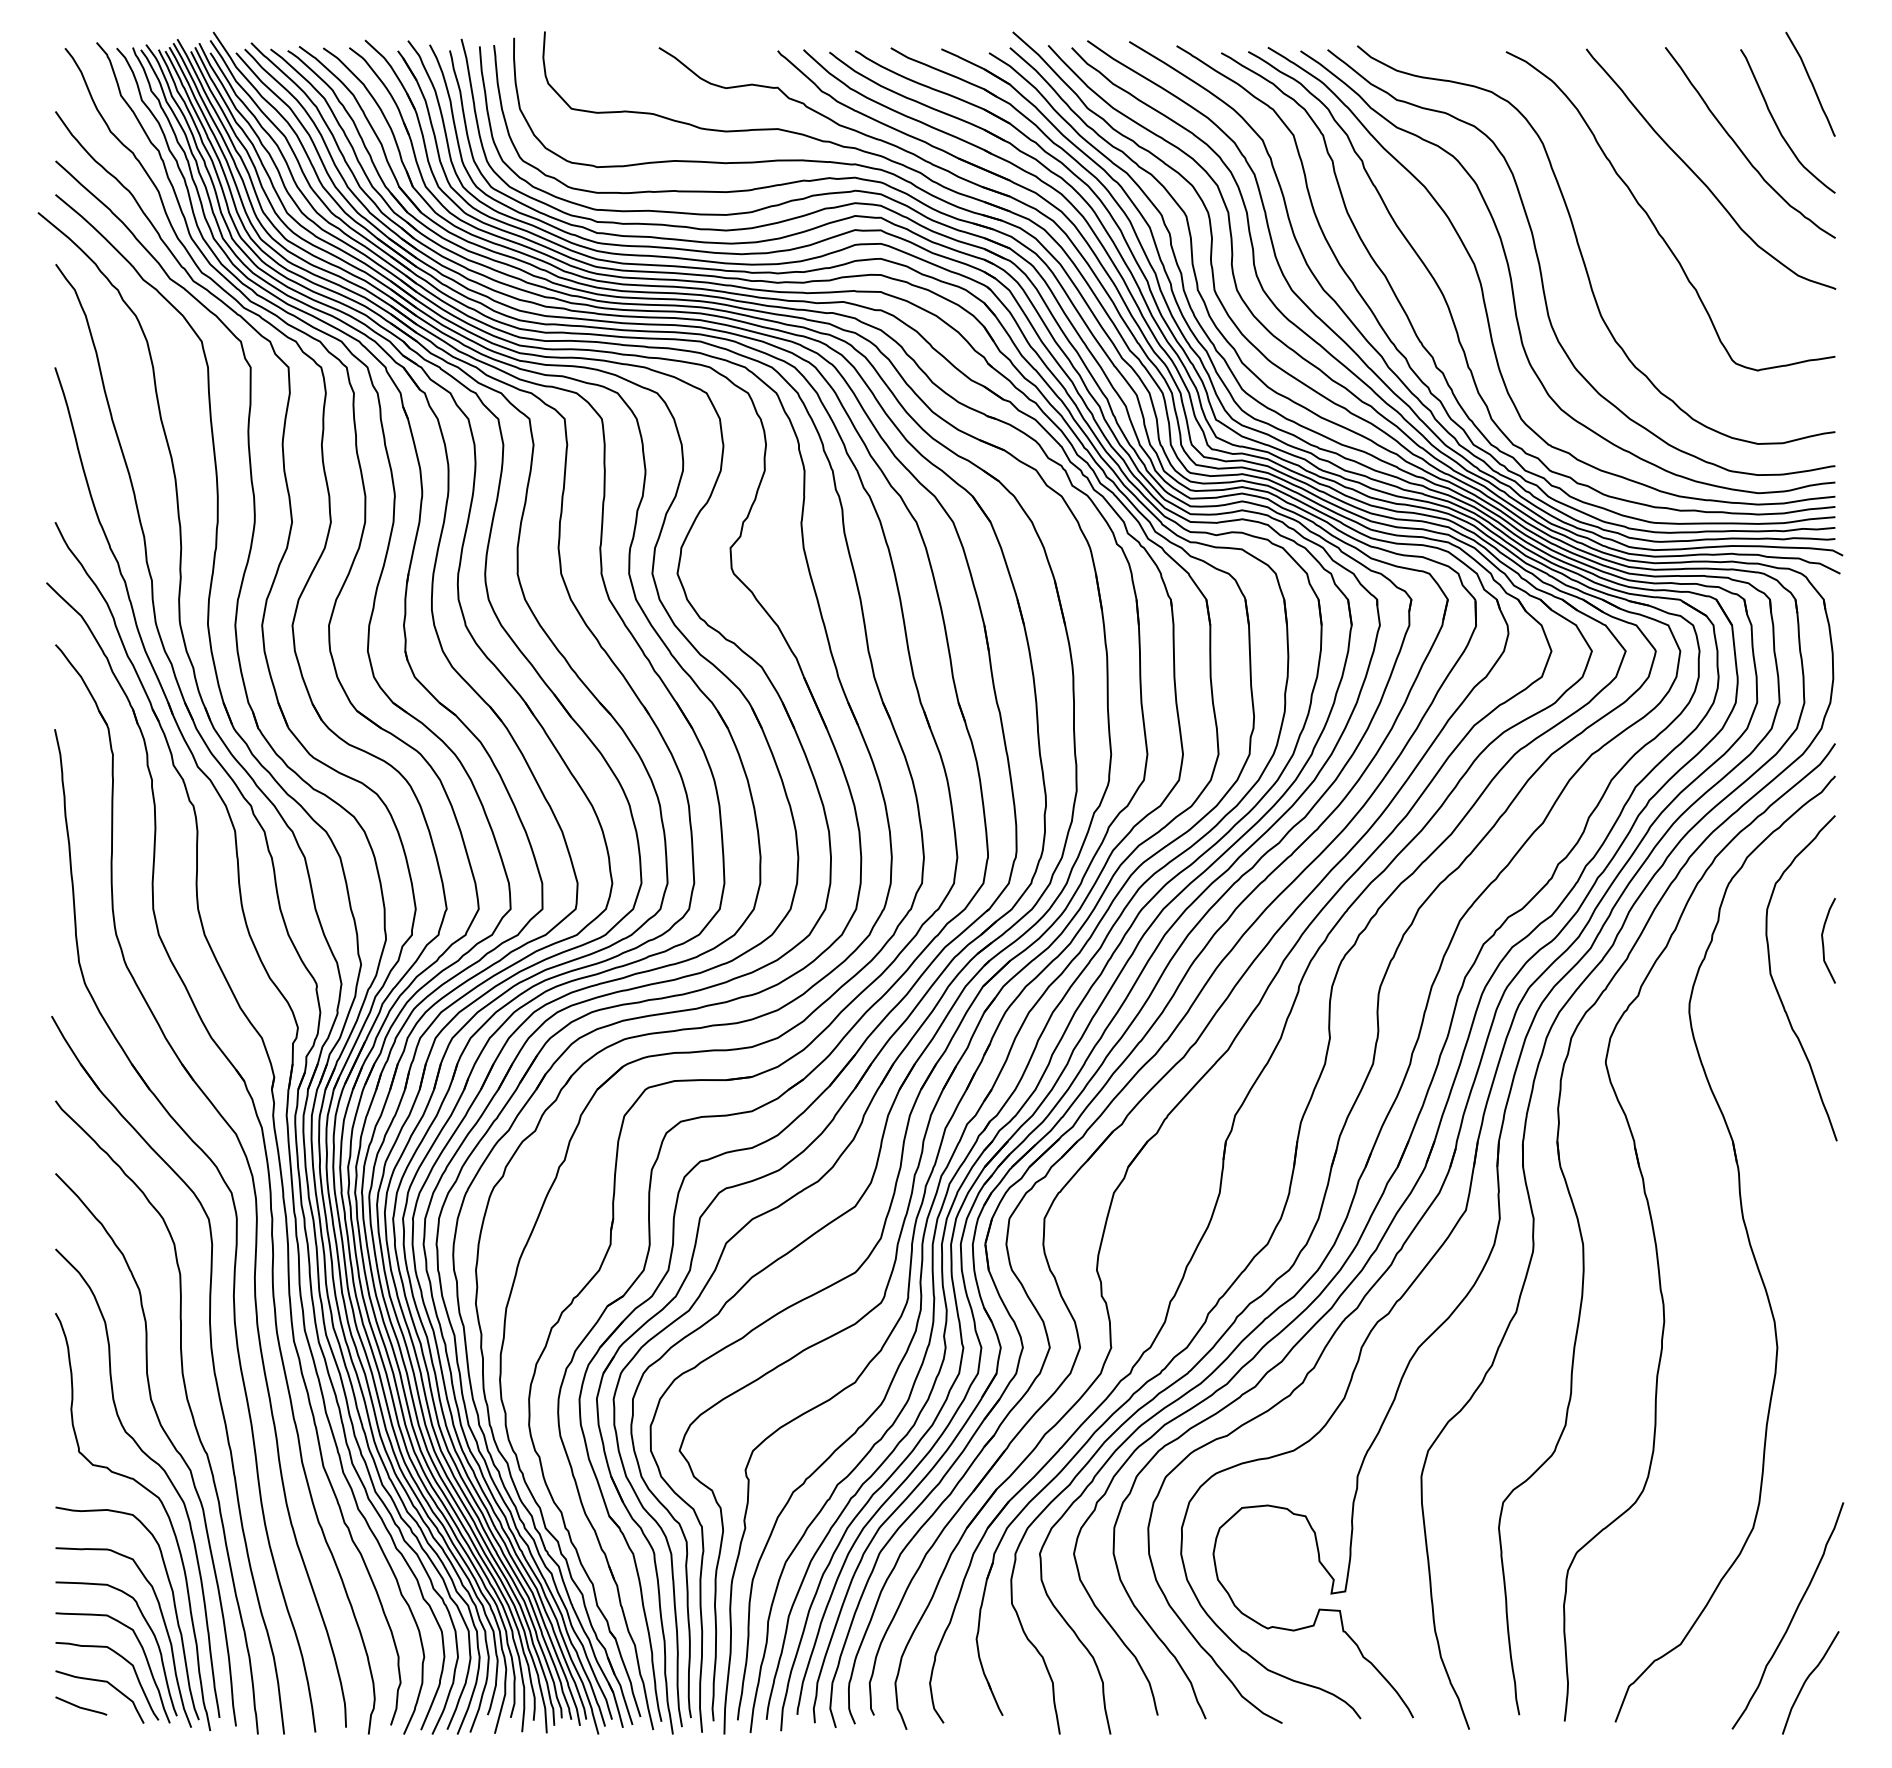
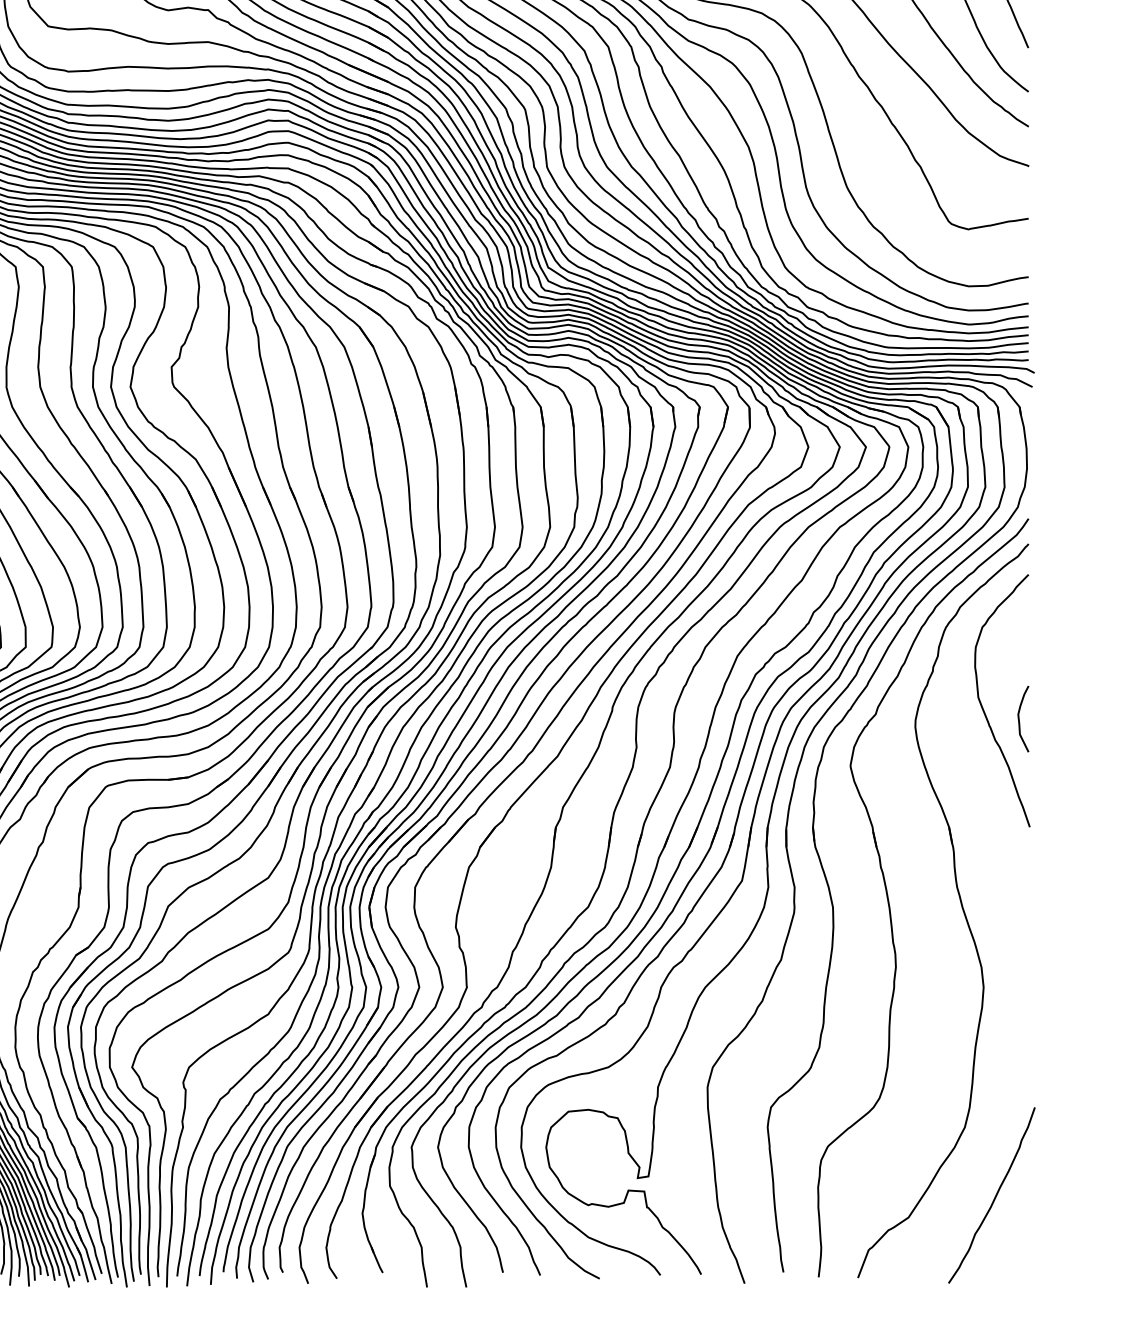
curve: (1823, 940) -> (1019, 718), moved
curve: (1806, 1681) -> (1006, 1246), removed

